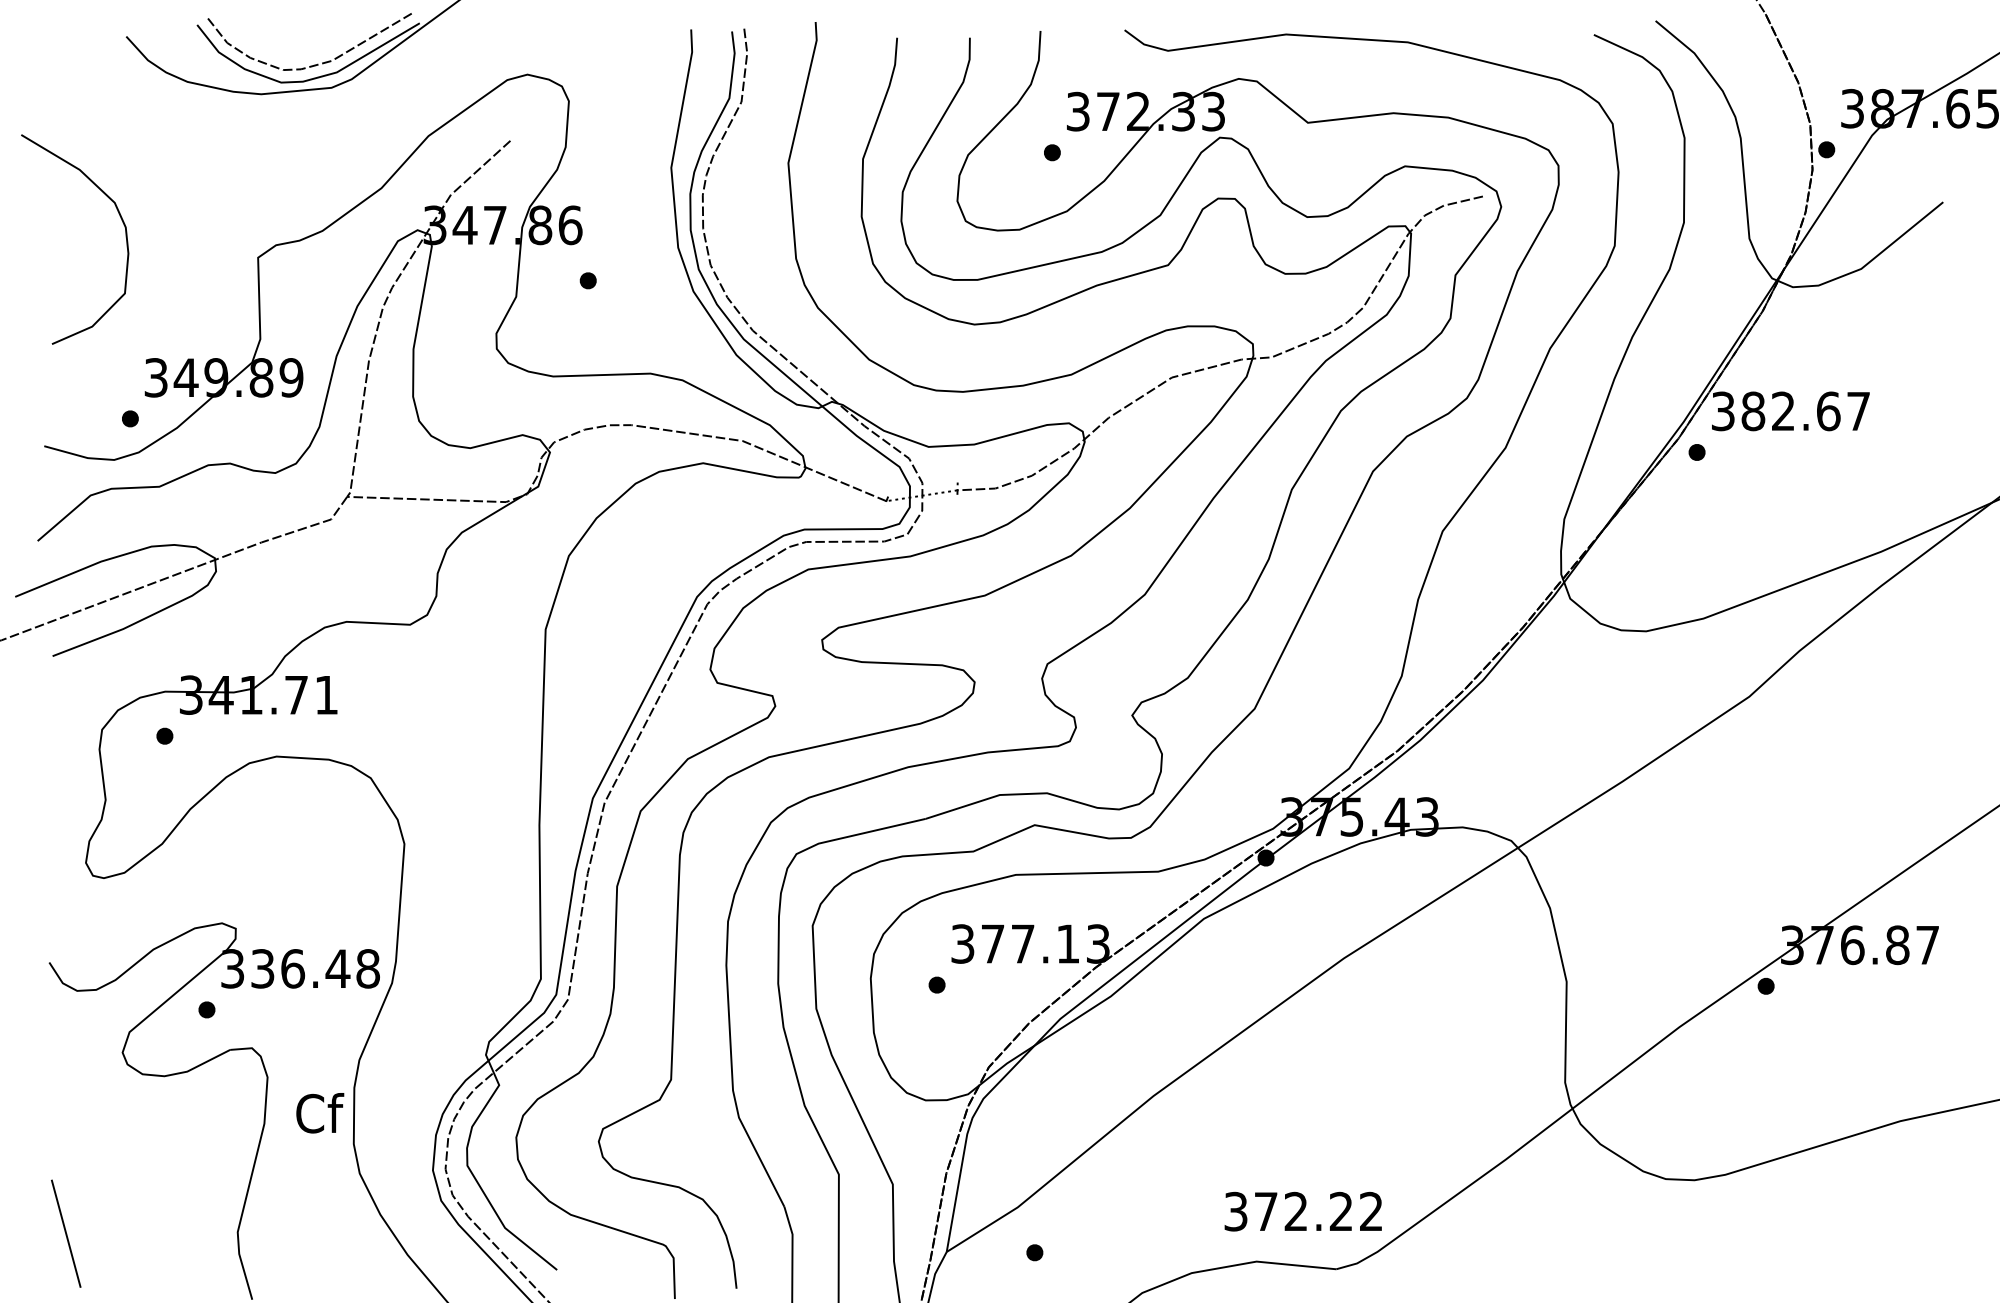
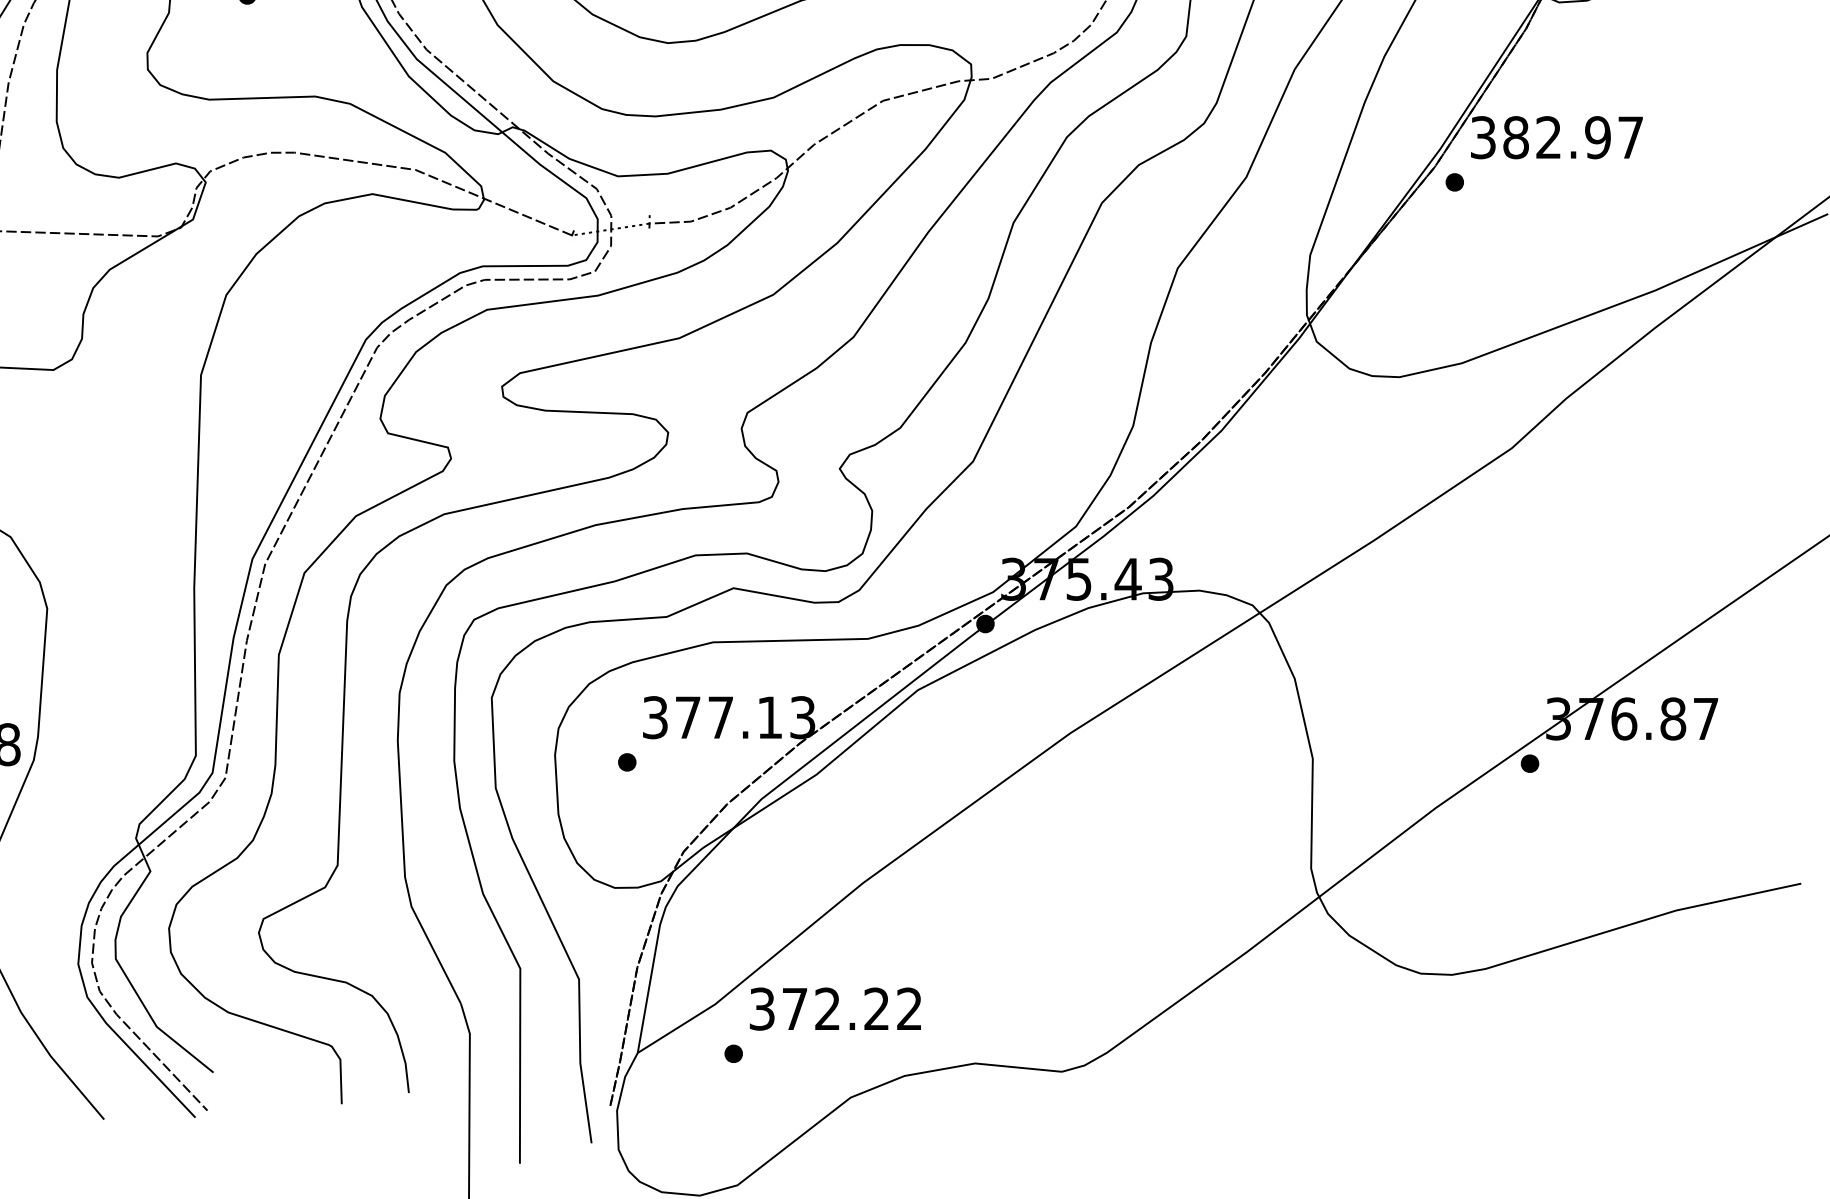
text: (1828, 411) -> (1597, 137), 382.67 -> 382.97
text: (1302, 1211) -> (834, 1008), moved

